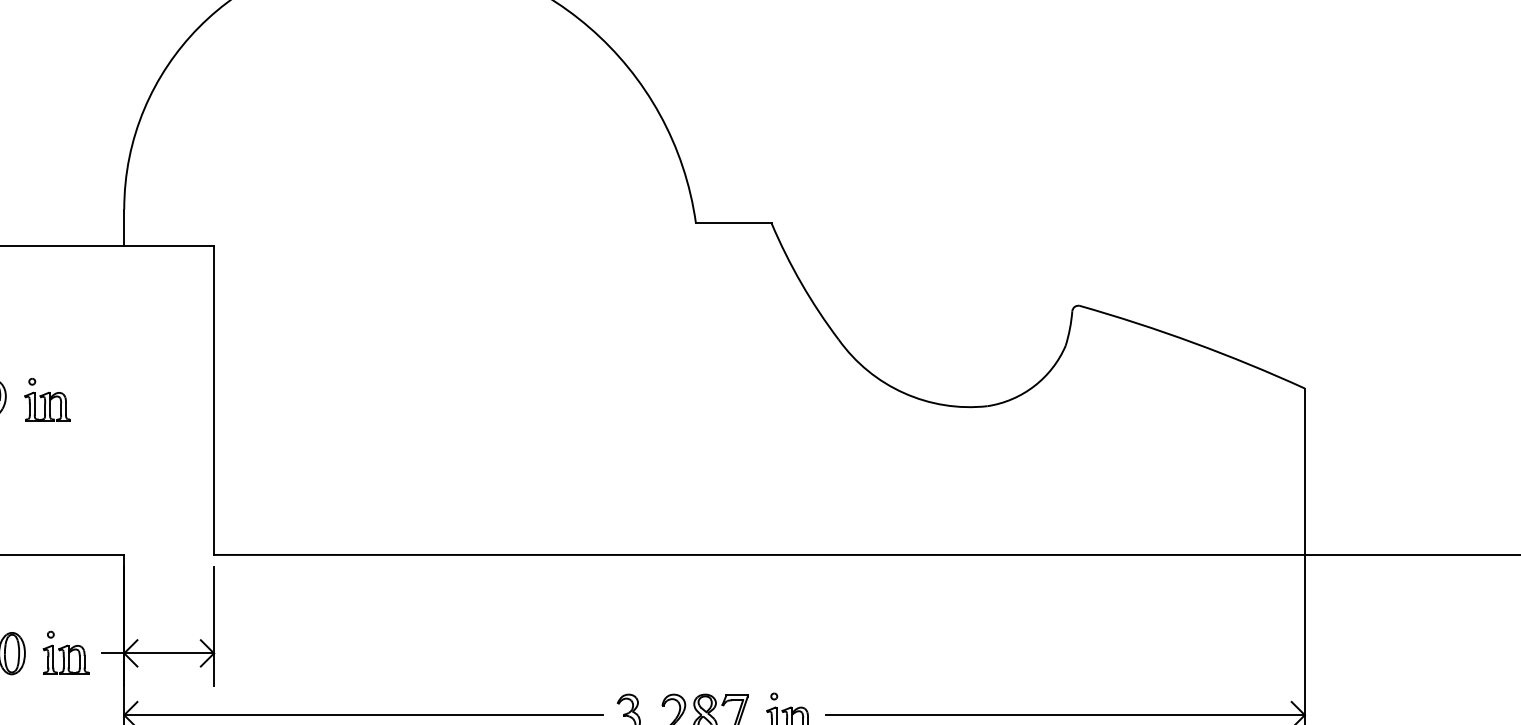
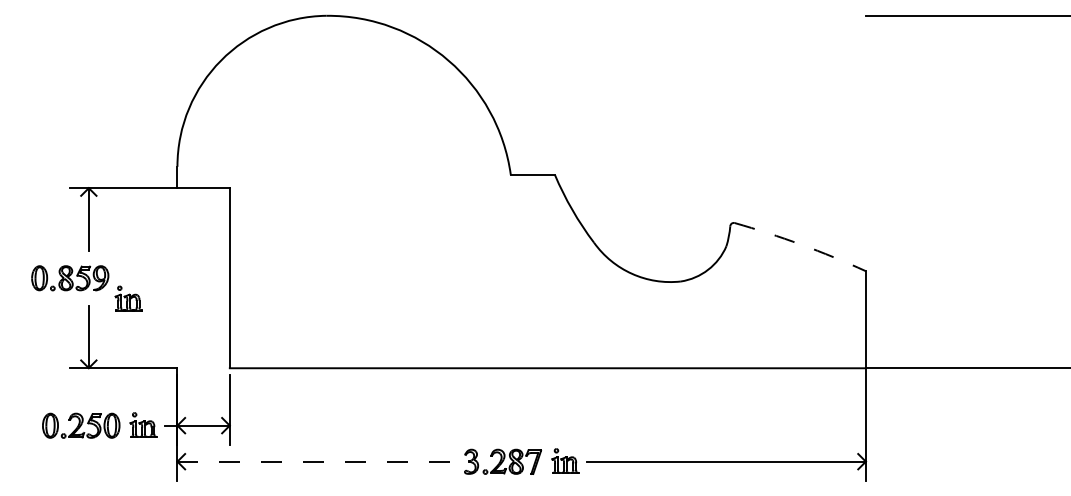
arc: (1194, 342) -> (801, 244), solid -> dashed
part: (47, 399) -> (128, 298), moved
line: (364, 714) -> (317, 461), solid -> dashed

